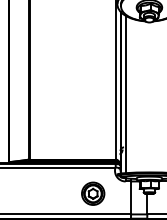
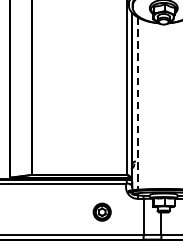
line: (125, 94) -> (137, 103), solid -> dashed
part: (93, 193) -> (102, 211), size x0.7

